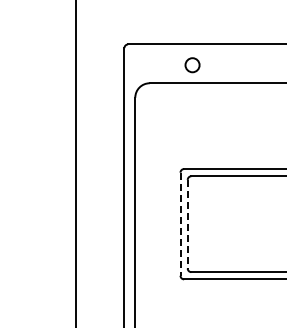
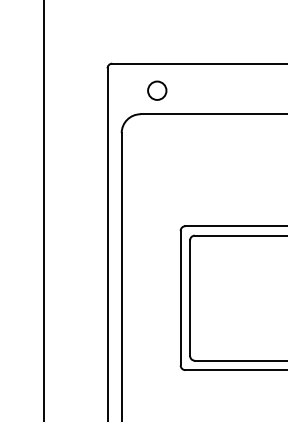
circle: (192, 65) -> (157, 91), moved
line: (180, 224) -> (180, 298), dashed -> solid
line: (187, 224) -> (189, 298), dashed -> solid

